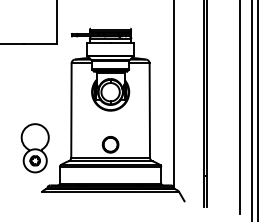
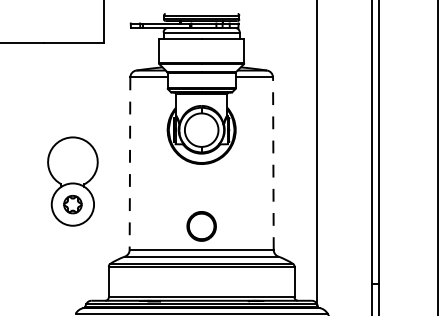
line: (149, 110) -> (272, 163), solid -> dashed
line: (71, 111) -> (130, 165), solid -> dashed
part: (34, 148) -> (71, 181), moved

